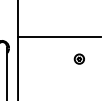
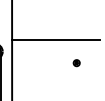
part: (79, 58) -> (76, 62), size x0.62

